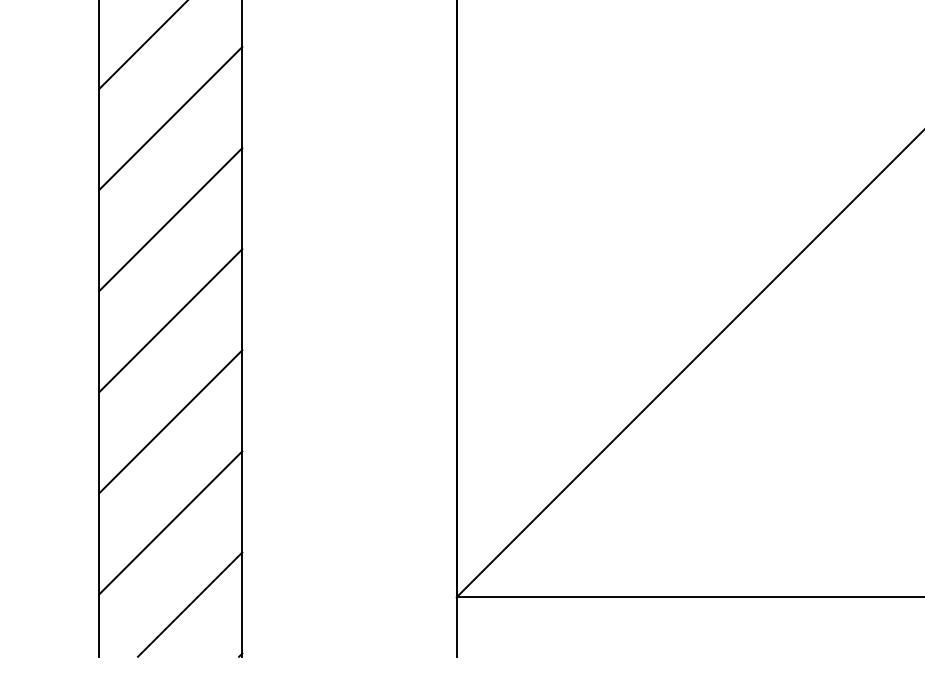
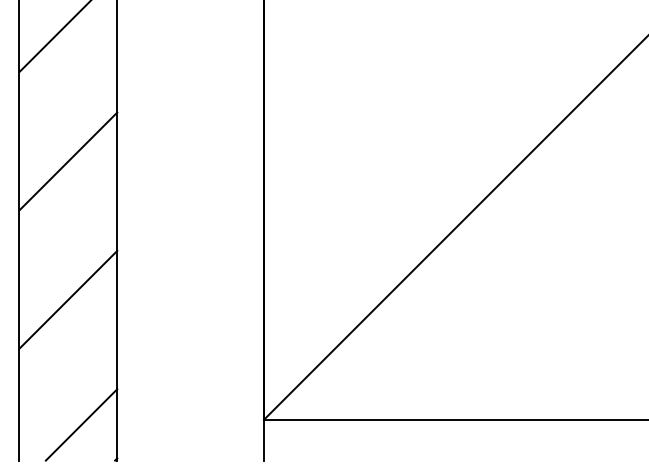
line: (171, 118) -> (68, 92), removed
line: (171, 320) -> (68, 230), removed
line: (171, 522) -> (68, 368), removed

